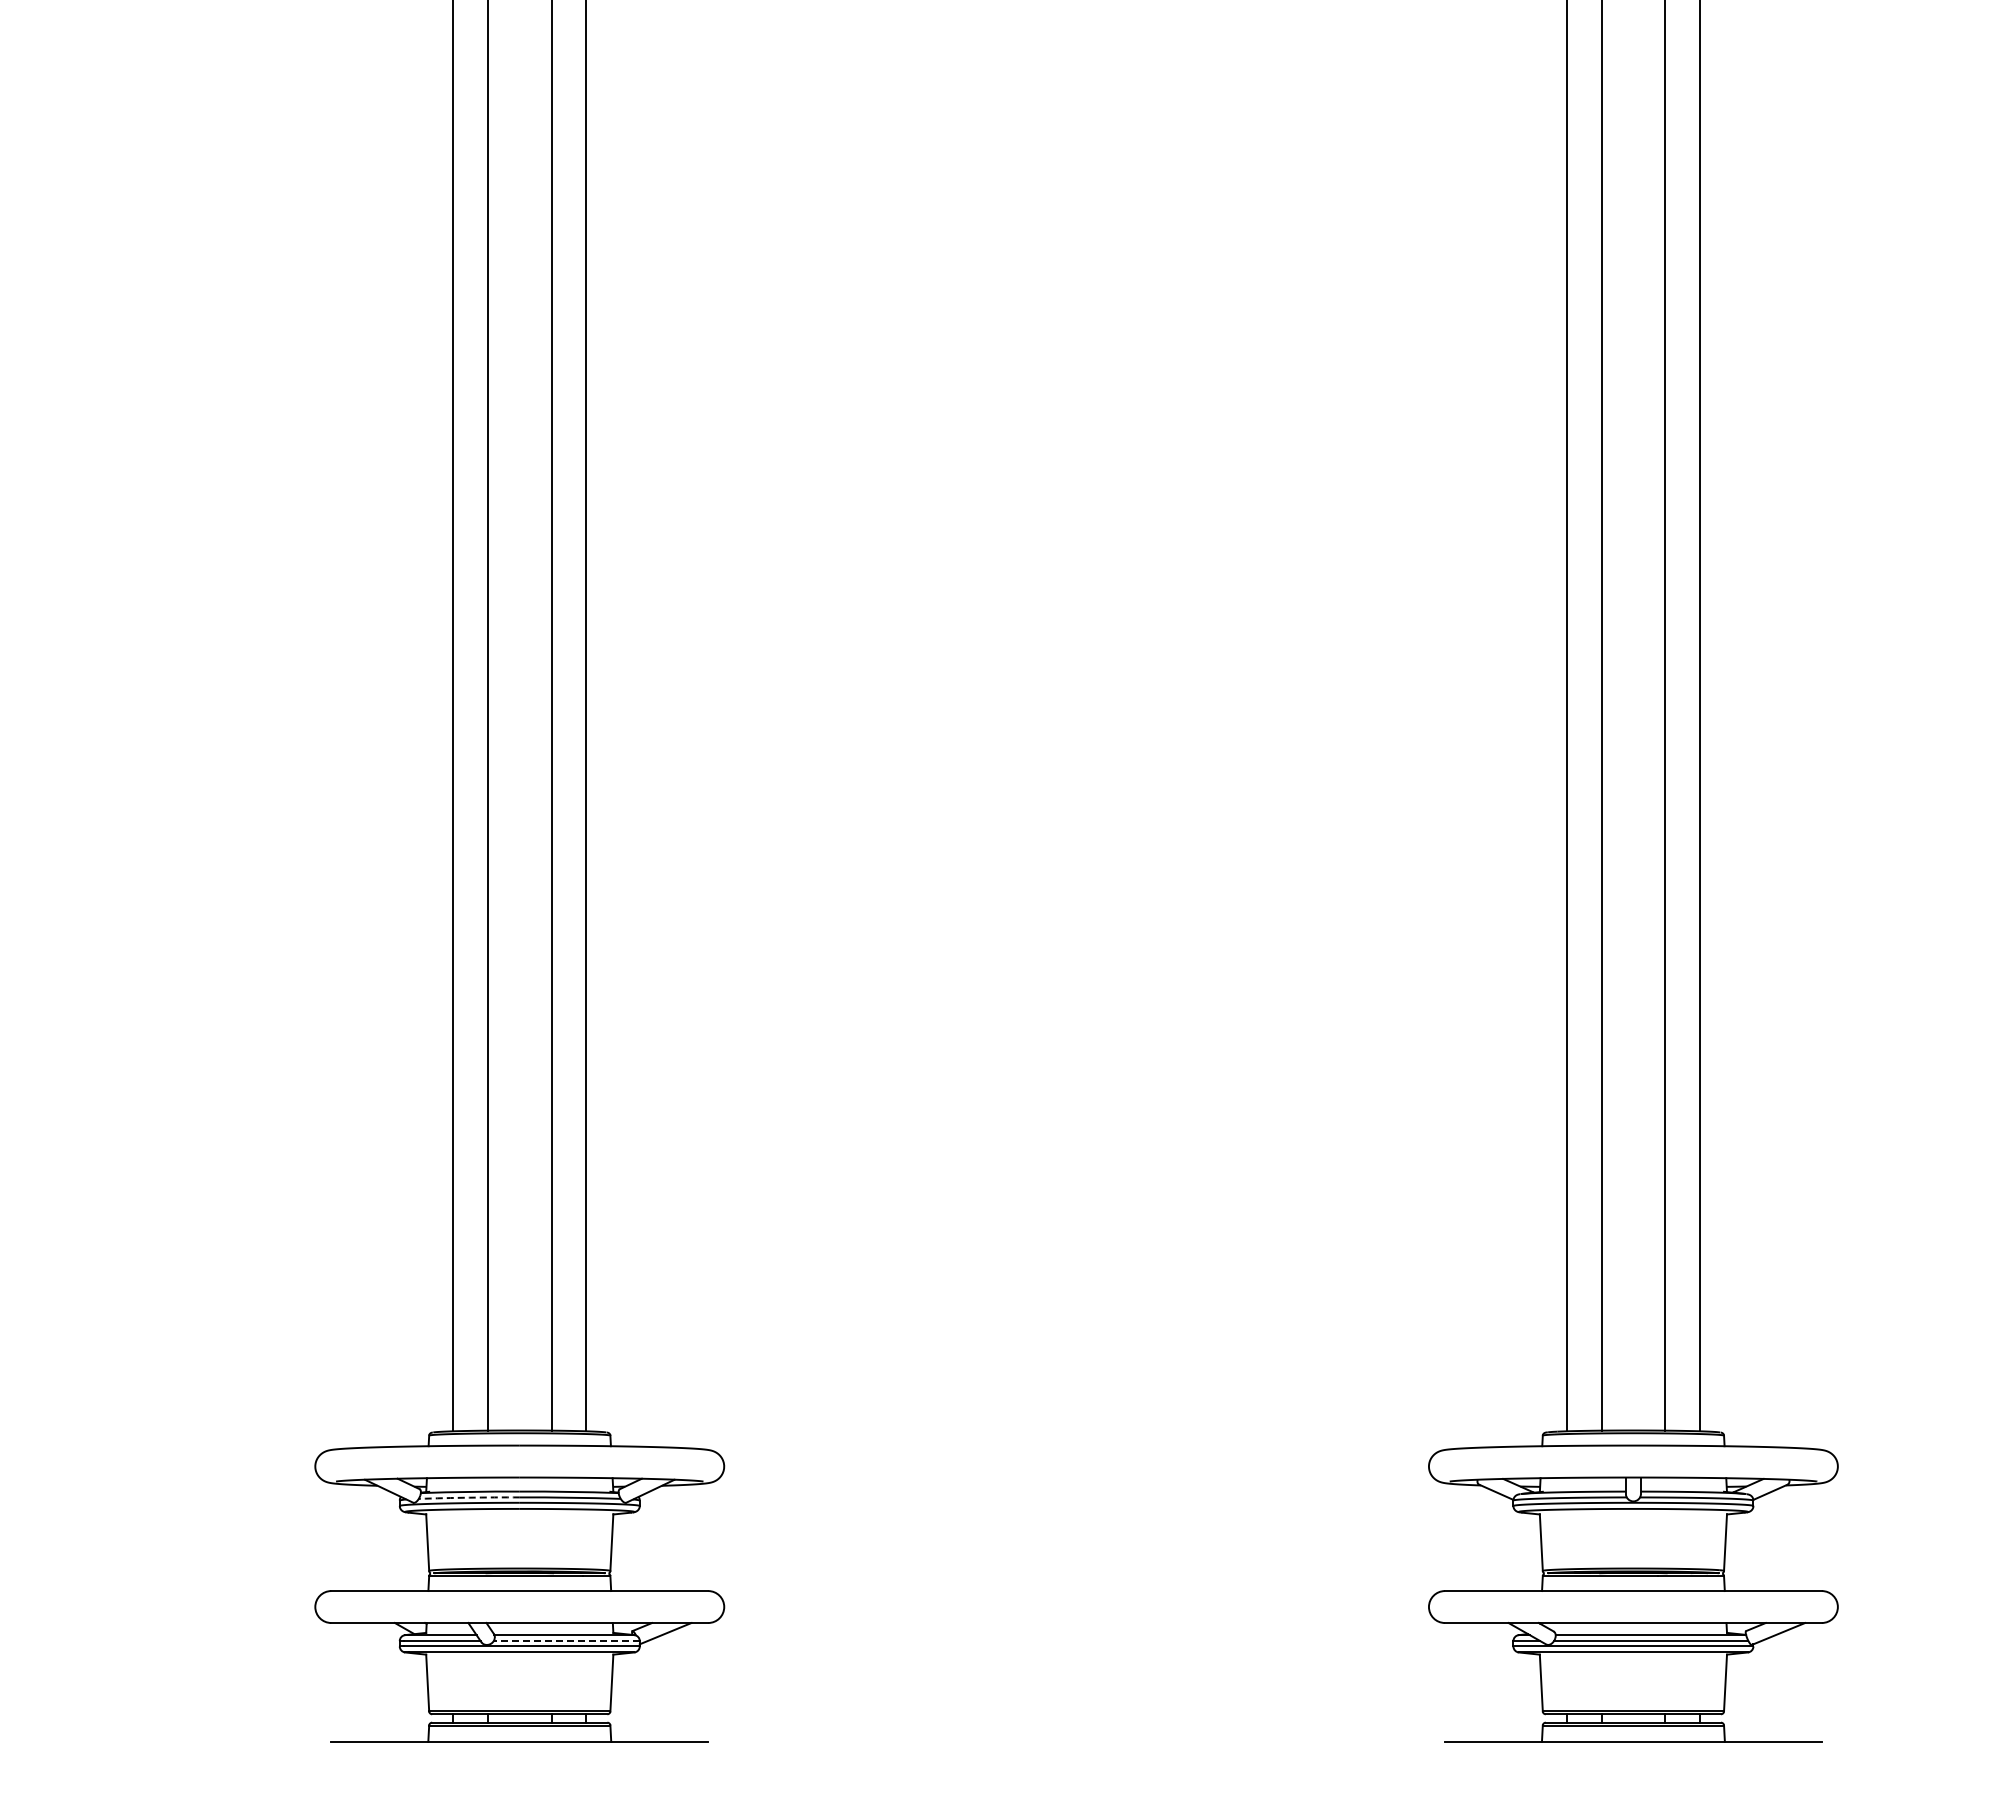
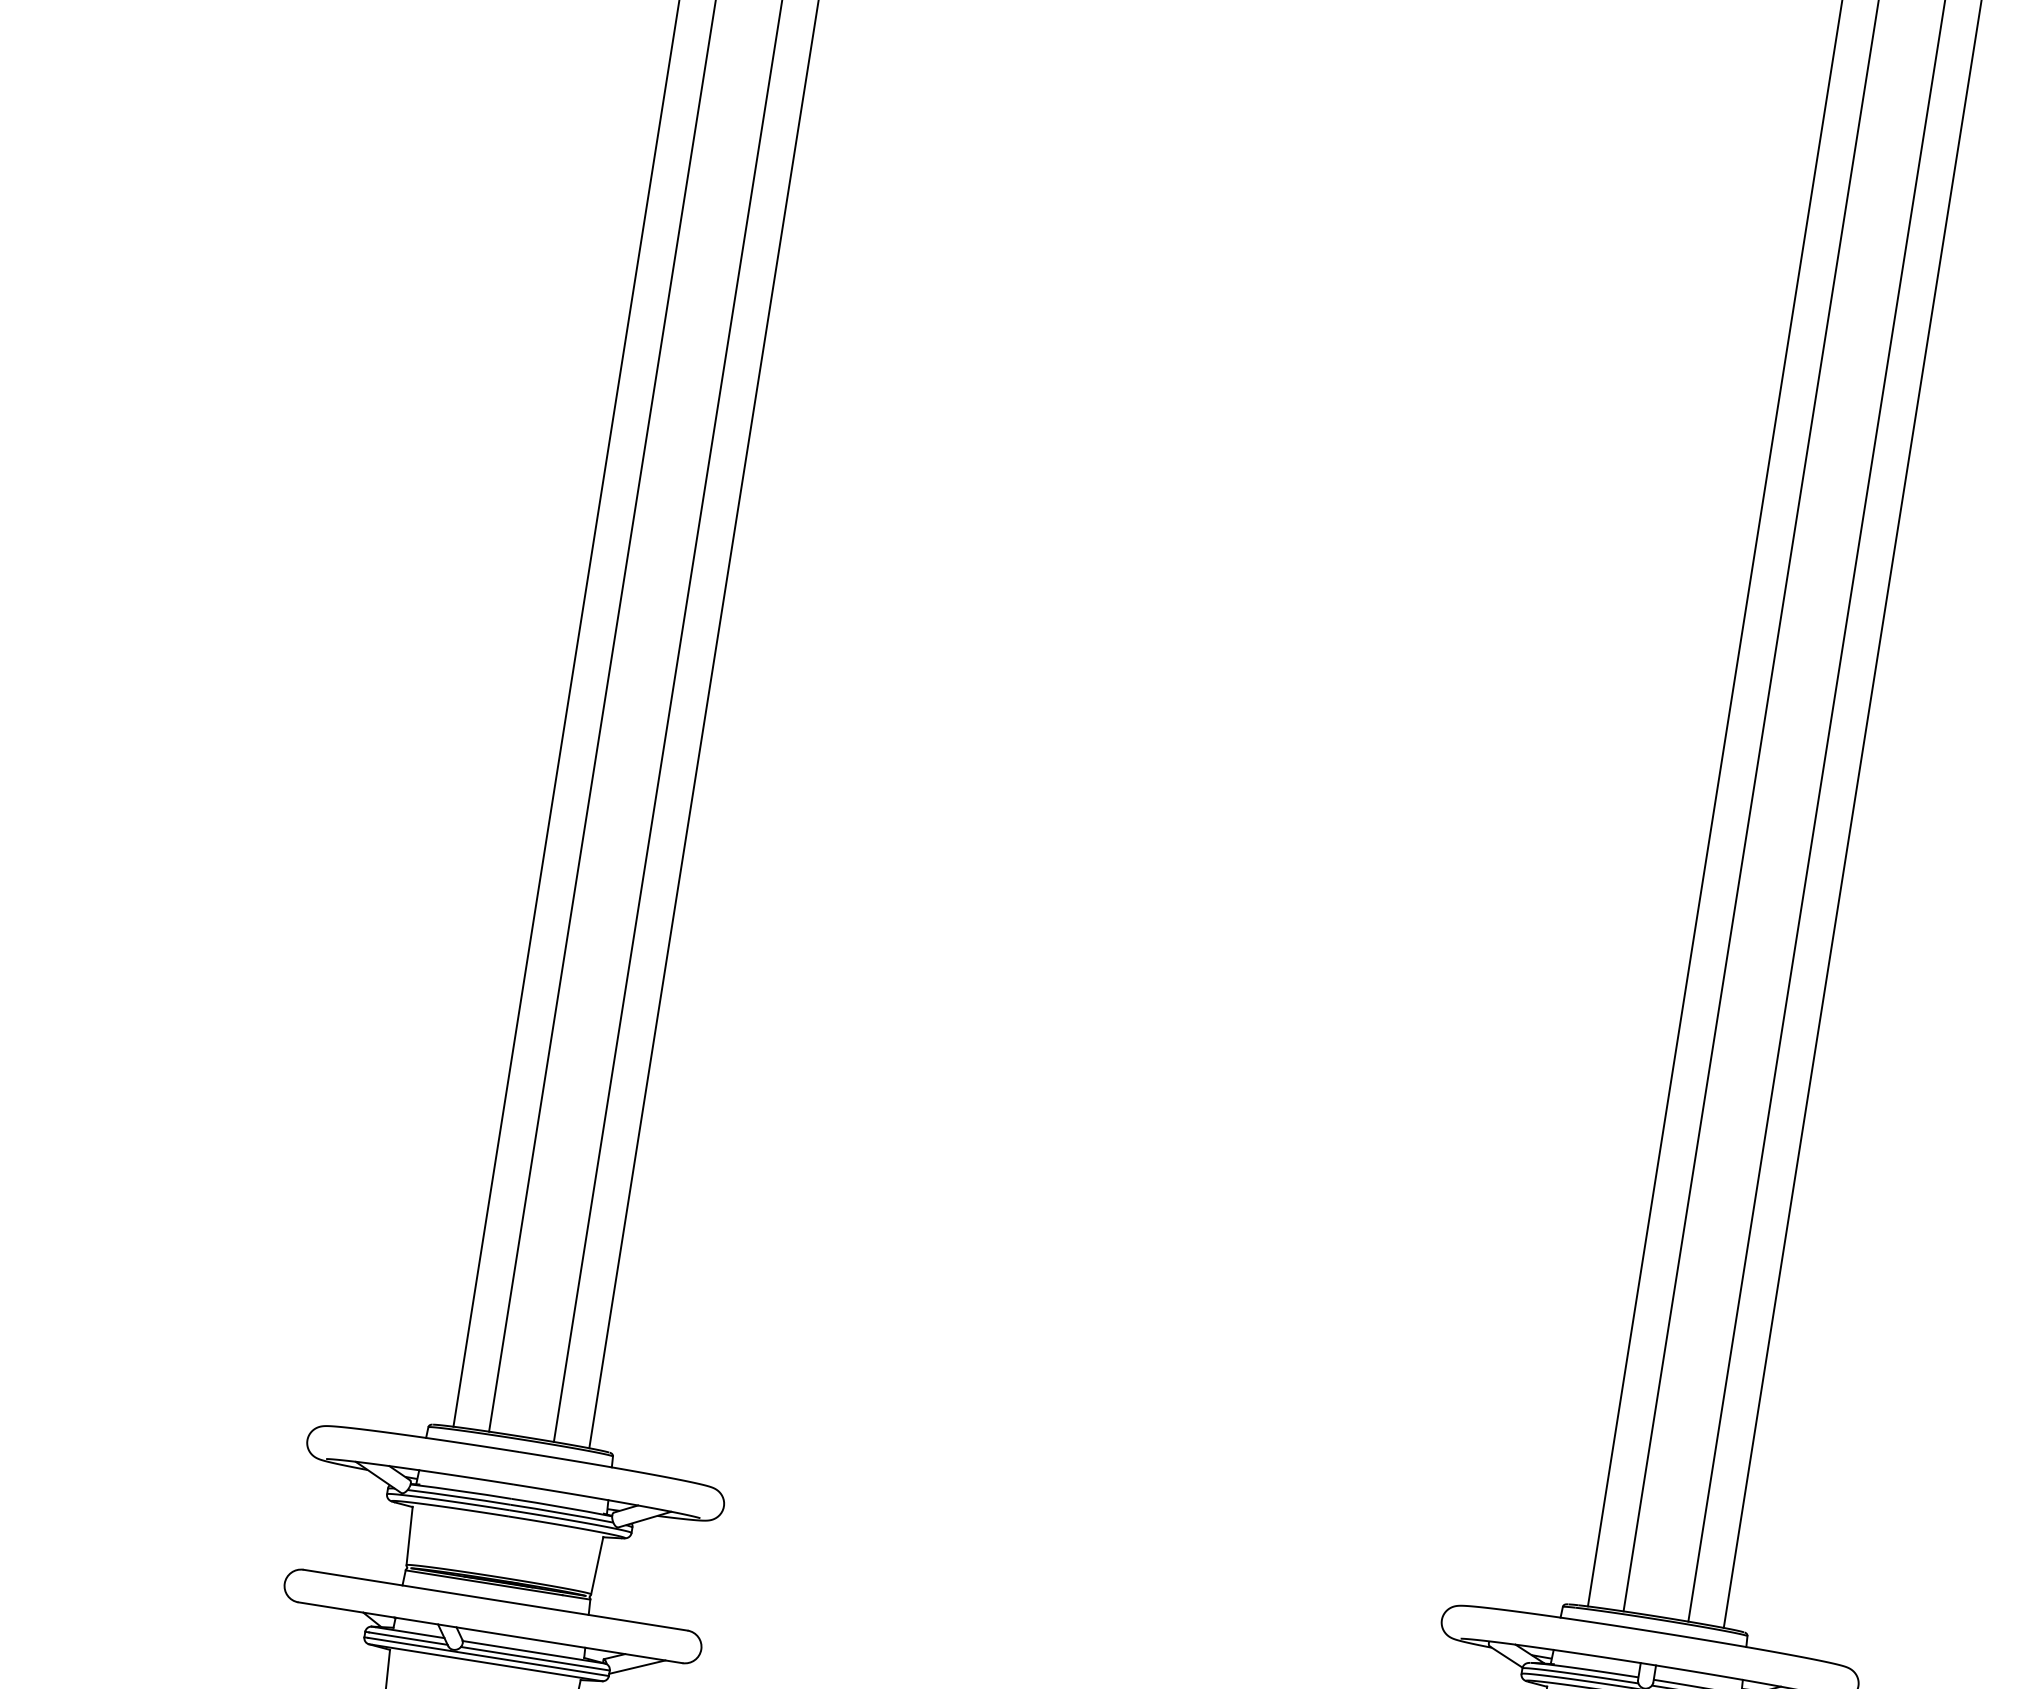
arc: (469, 1497) -> (459, 1496), dashed -> solid
line: (566, 1641) -> (535, 1659), dashed -> solid

